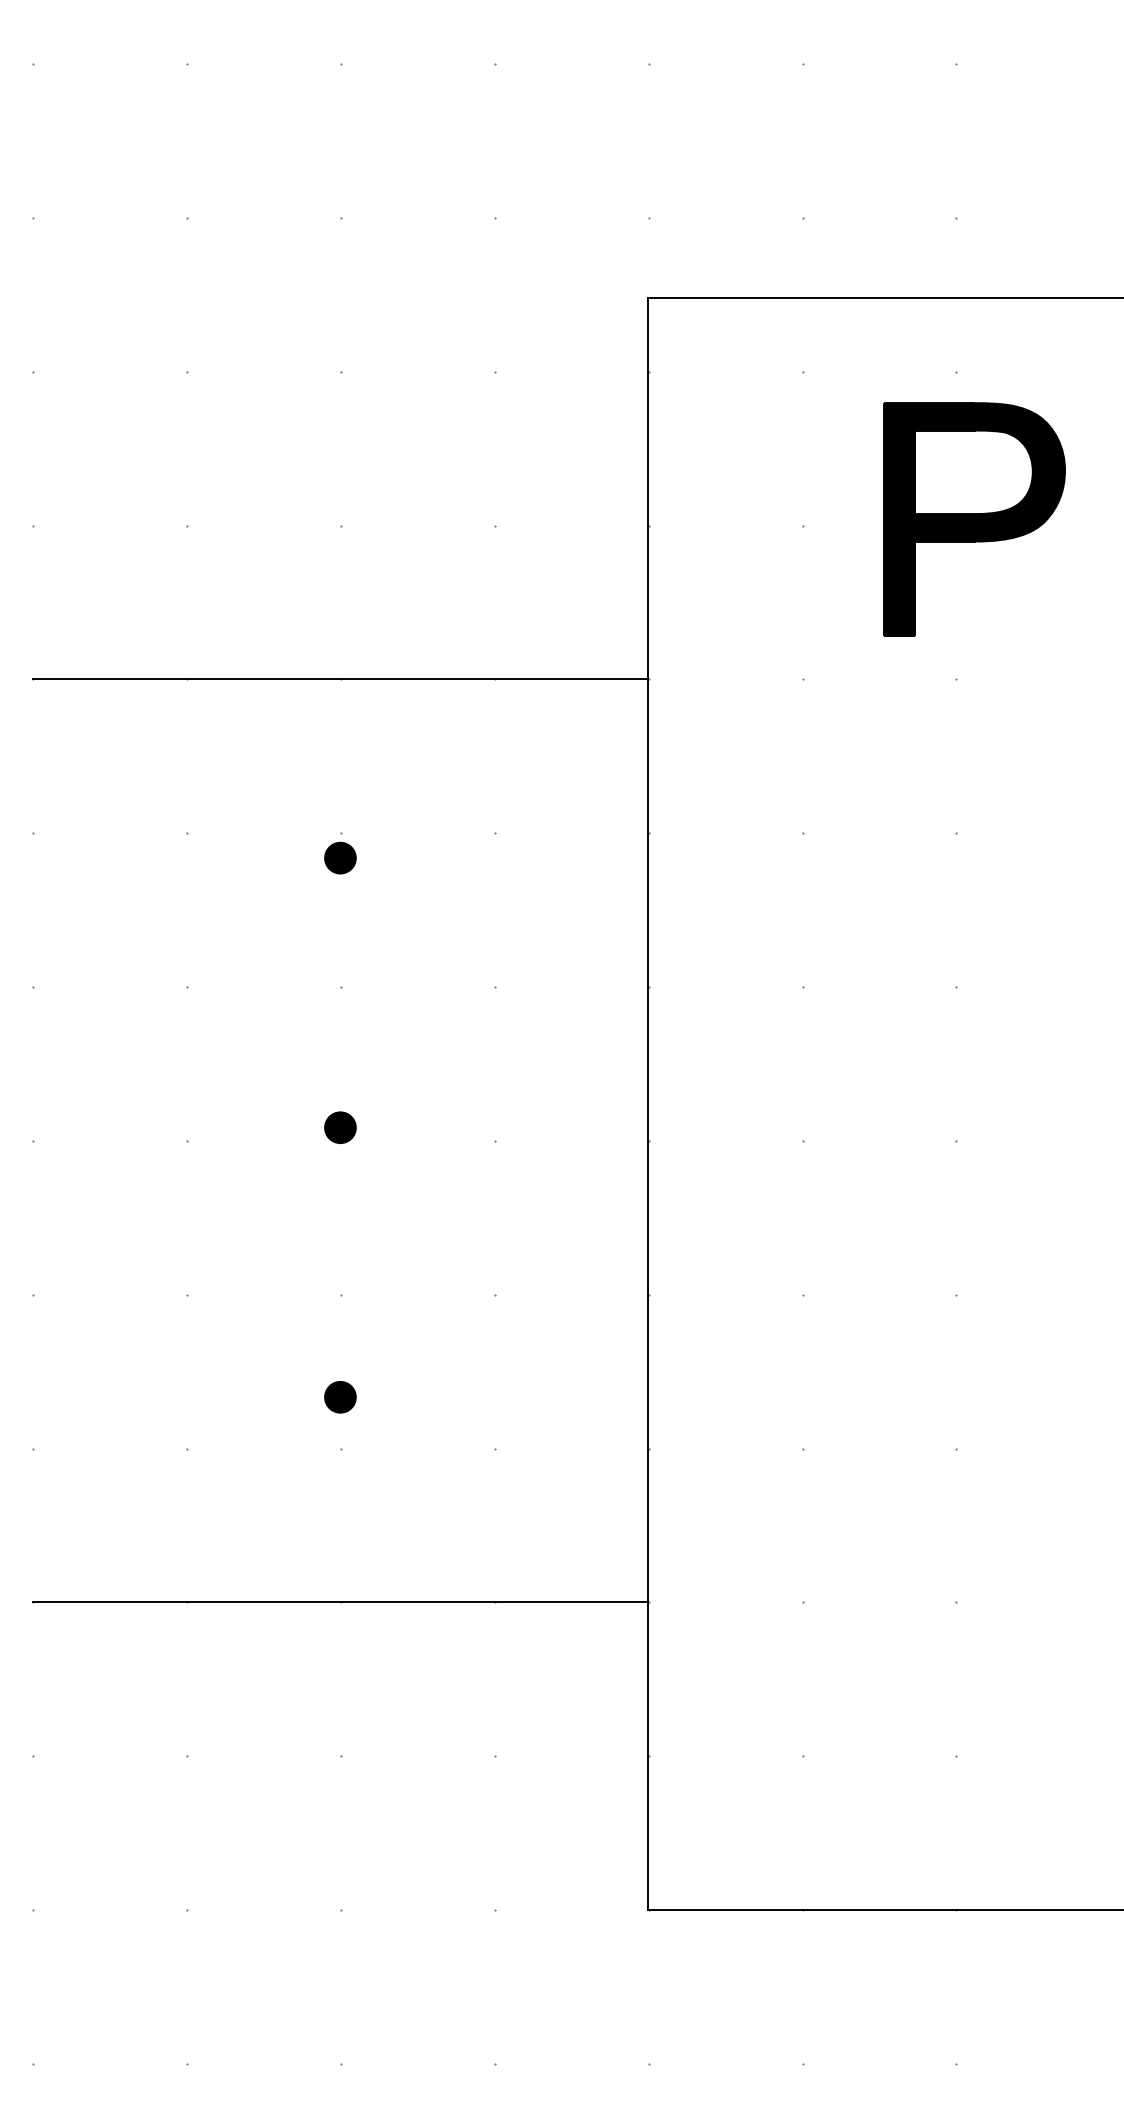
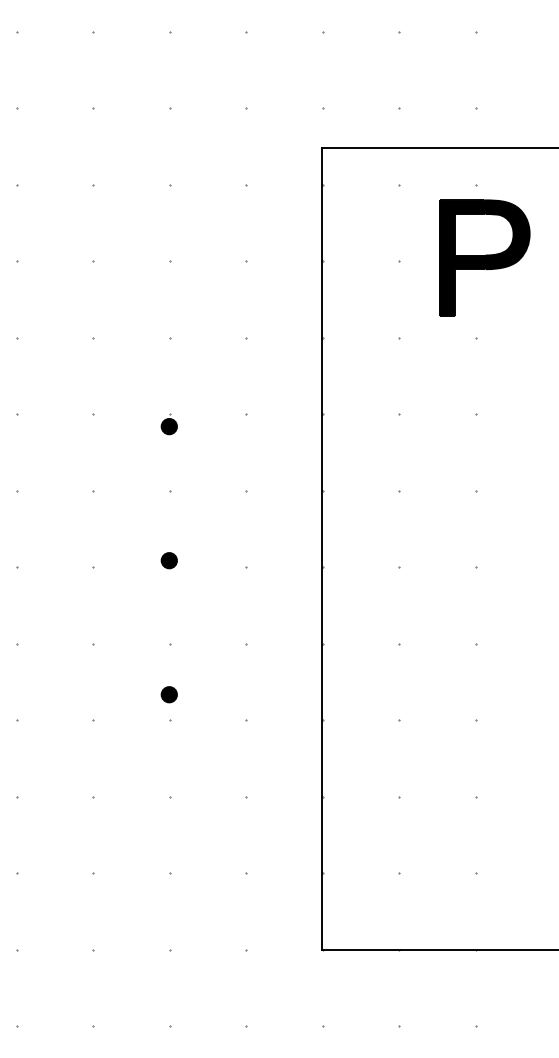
line: (340, 678) -> (169, 337), removed
line: (340, 1601) -> (169, 796), removed

